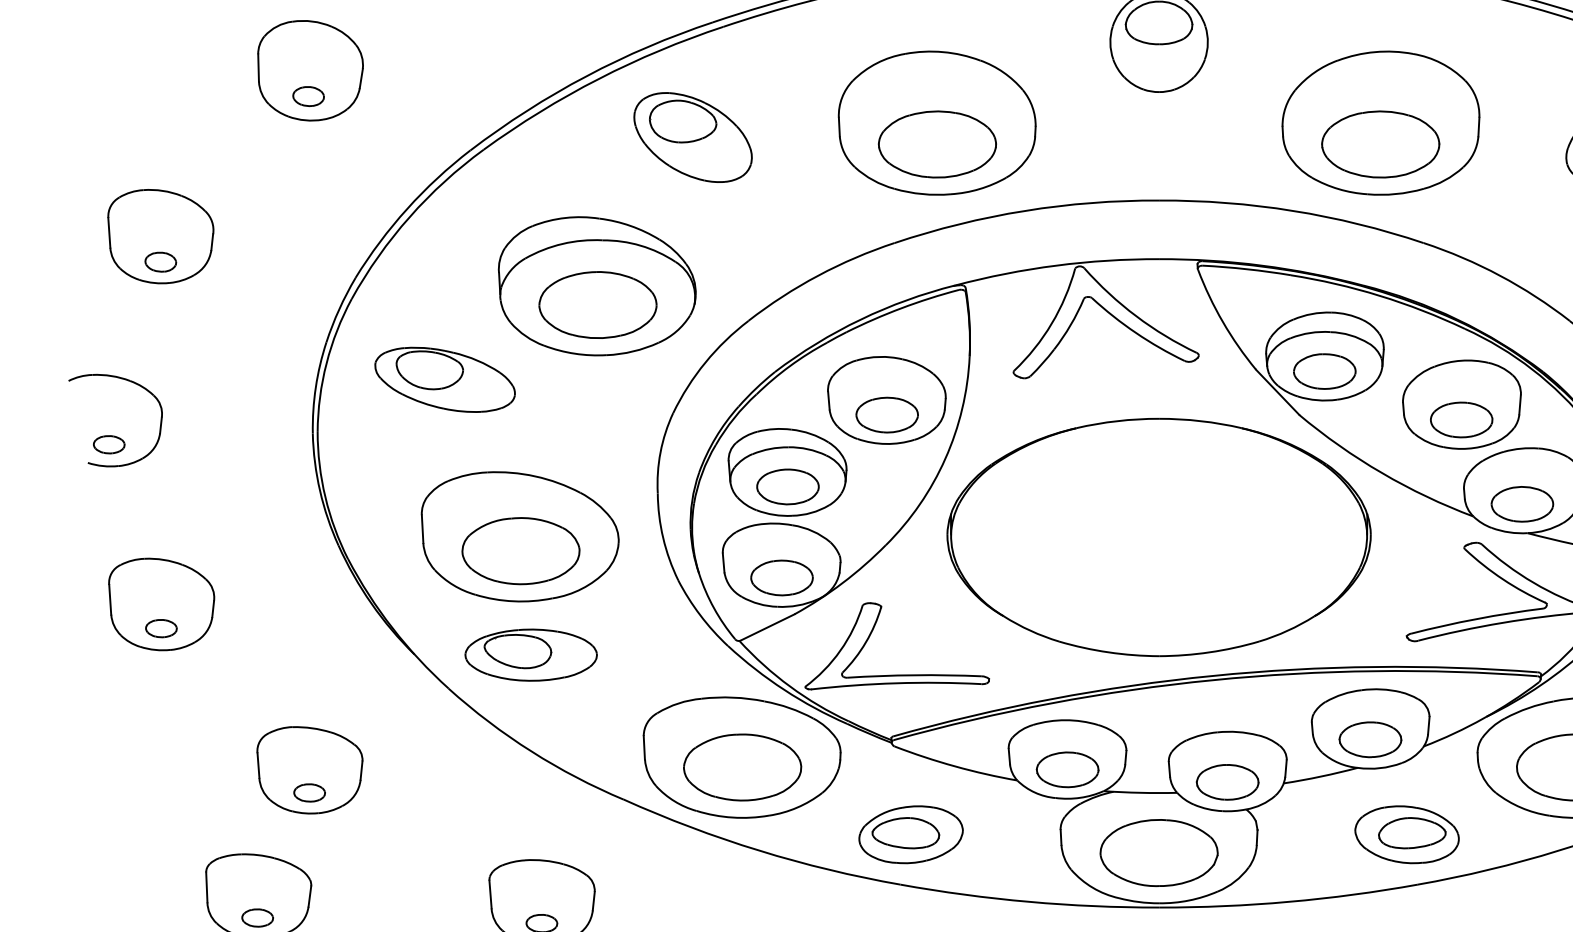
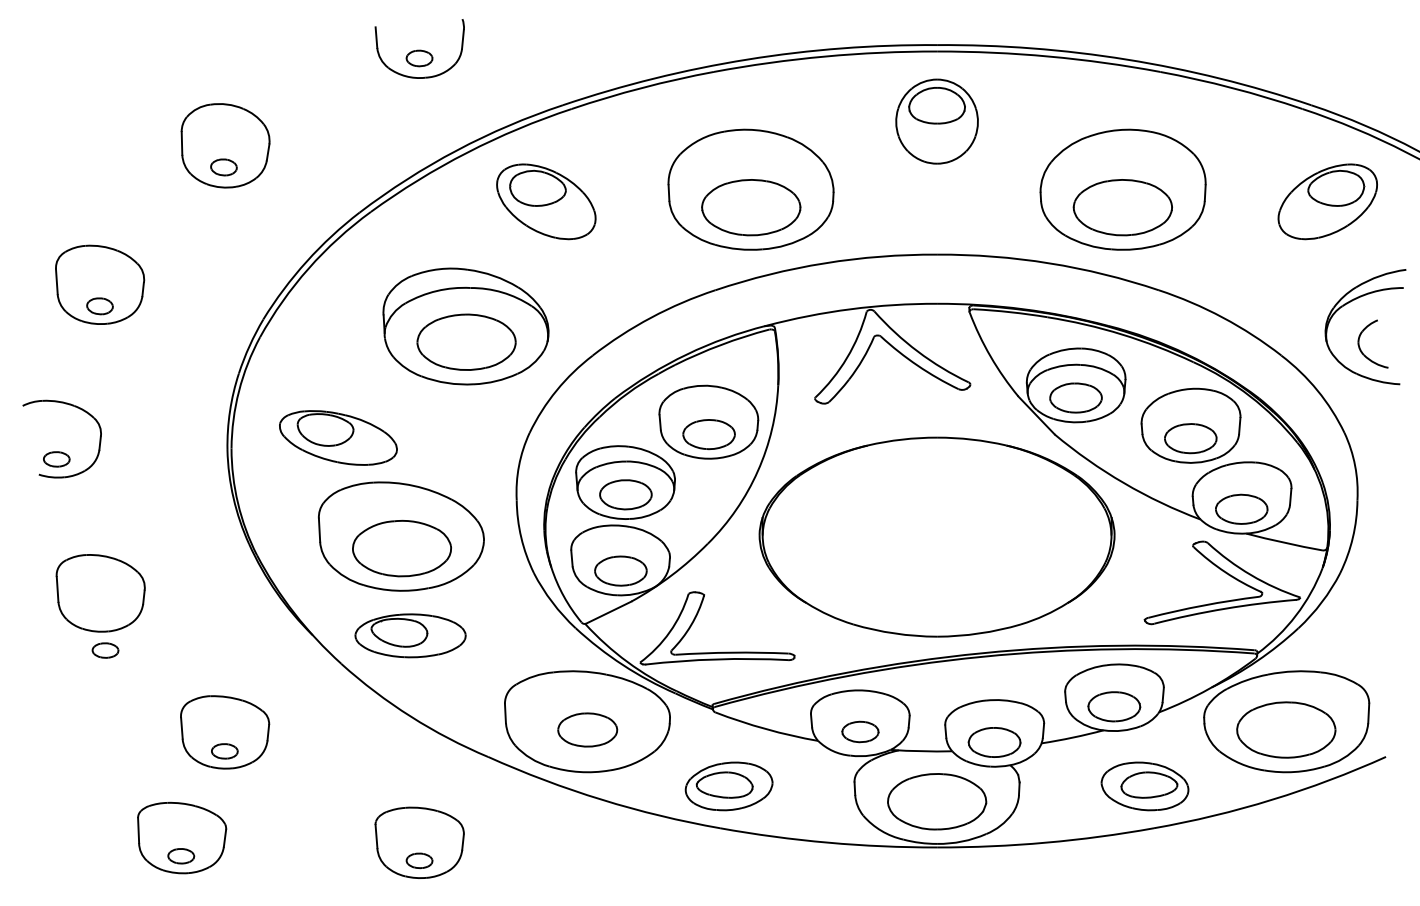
part: (445, 379) -> (338, 437), moved
part: (161, 628) -> (105, 650), moved
part: (742, 766) -> (587, 729), size x0.6
part: (1067, 769) -> (860, 731), size x0.7

